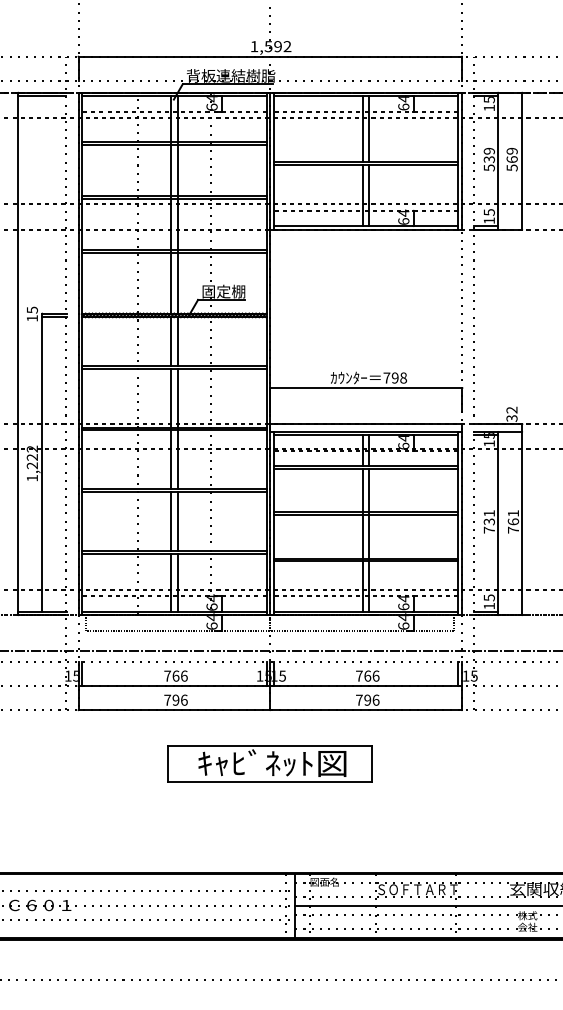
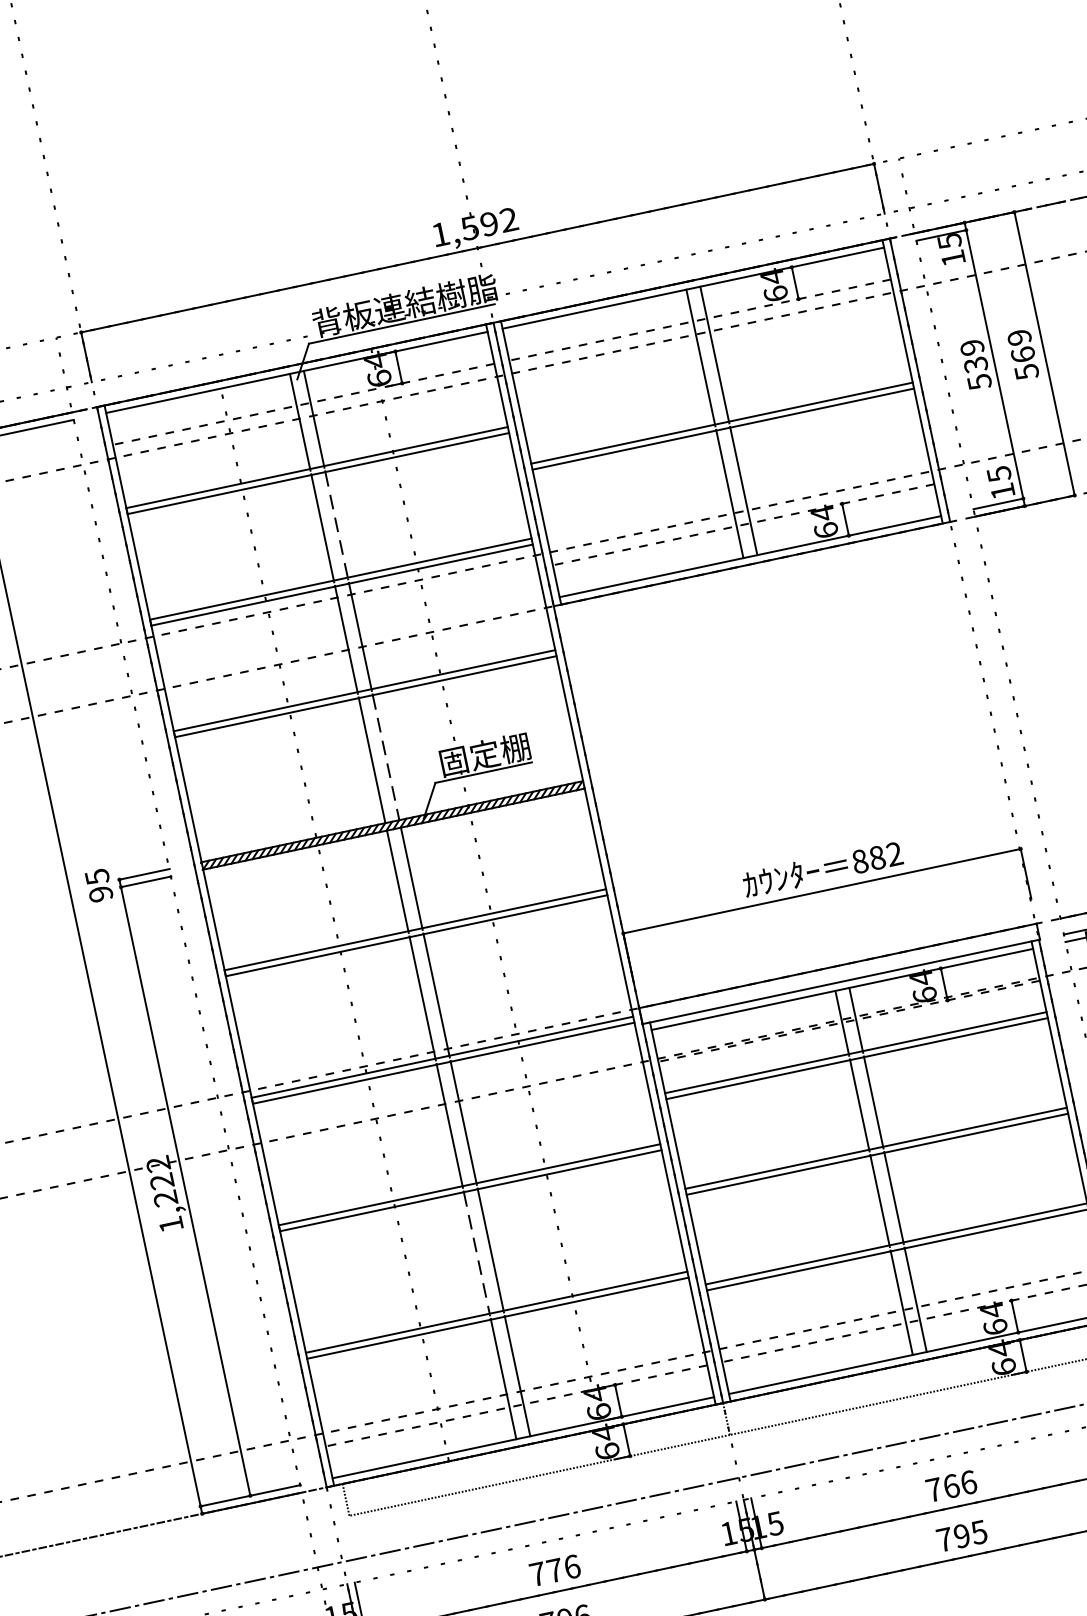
line: (177, 170) -> (335, 524), solid -> dashed
line: (177, 283) -> (385, 758), solid -> dashed
text: (31, 318) -> (99, 894), 15 -> 95
text: (394, 377) -> (875, 857), 798 -> 882
line: (171, 521) -> (477, 1252), solid -> dashed
text: (175, 675) -> (553, 1569), 766 -> 776
text: (375, 699) -> (977, 1531), 796 -> 795

